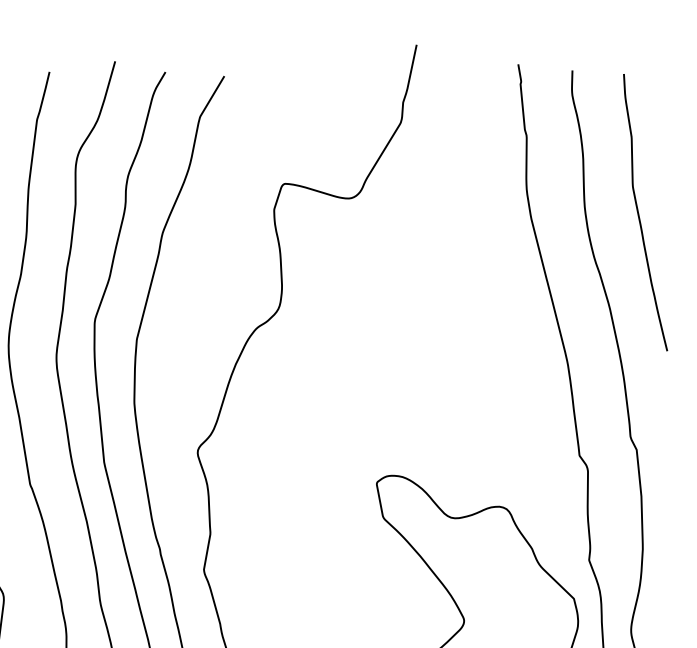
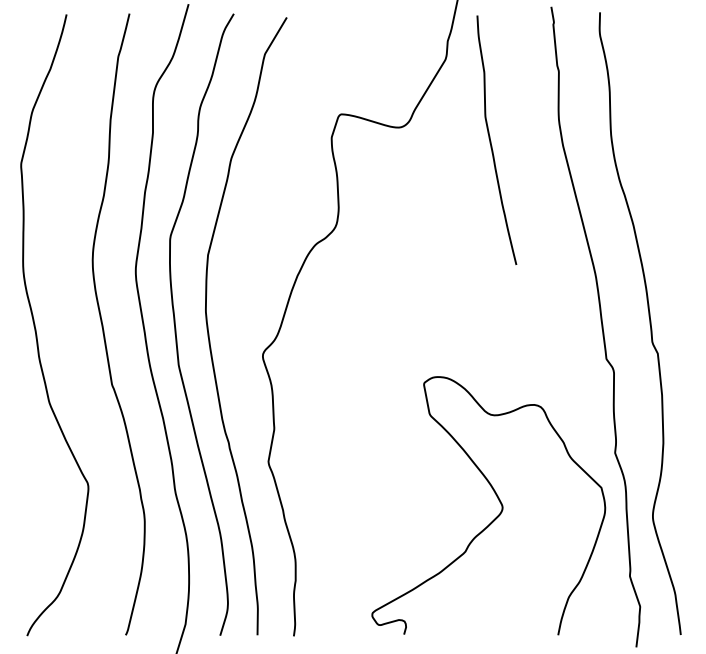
curve: (639, 212) -> (491, 140), moved

